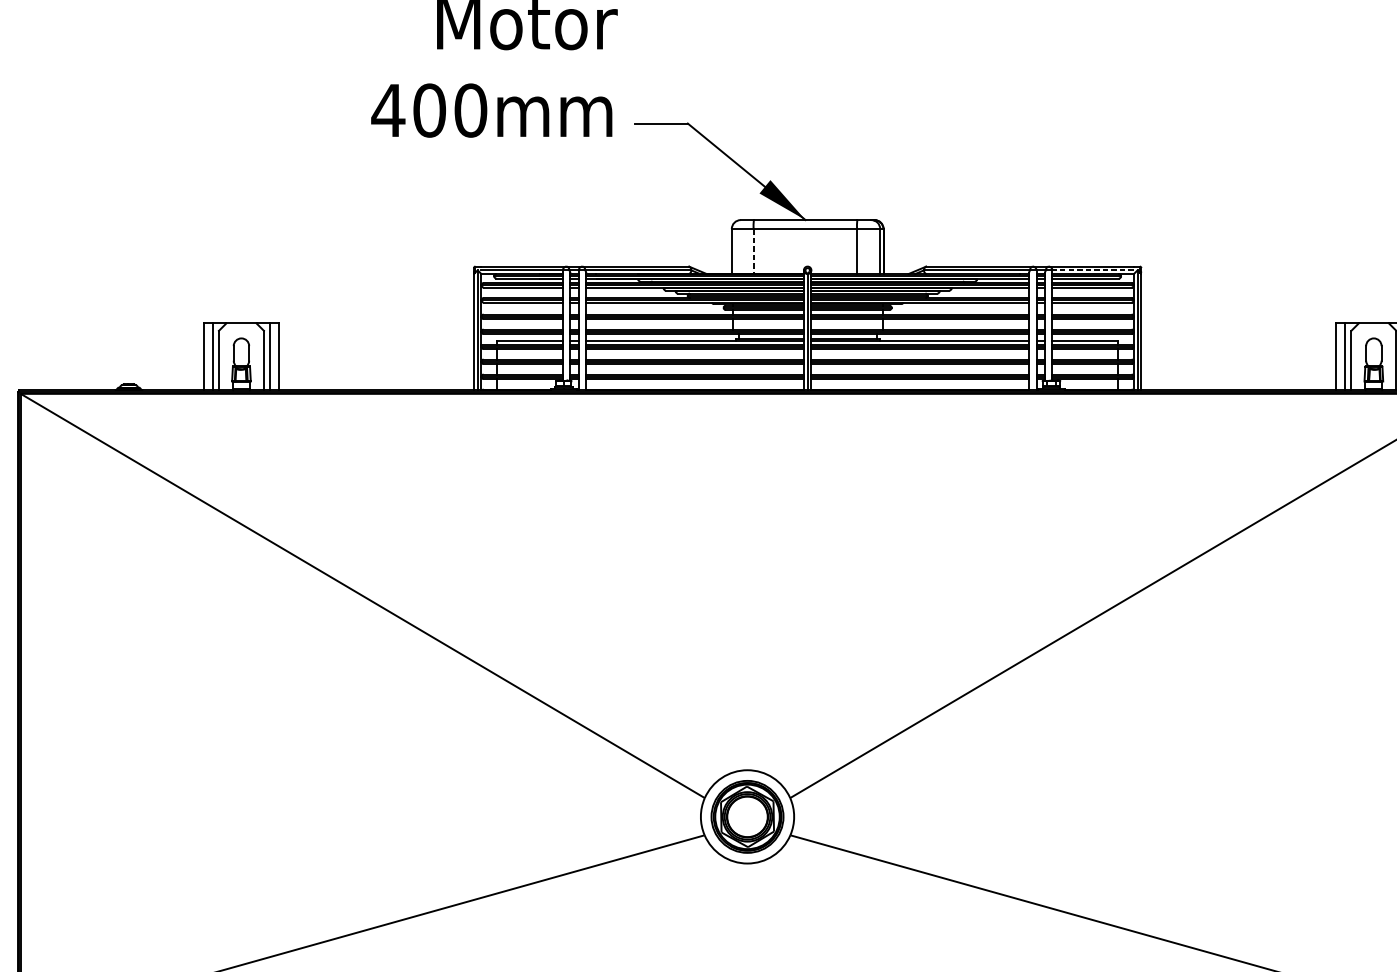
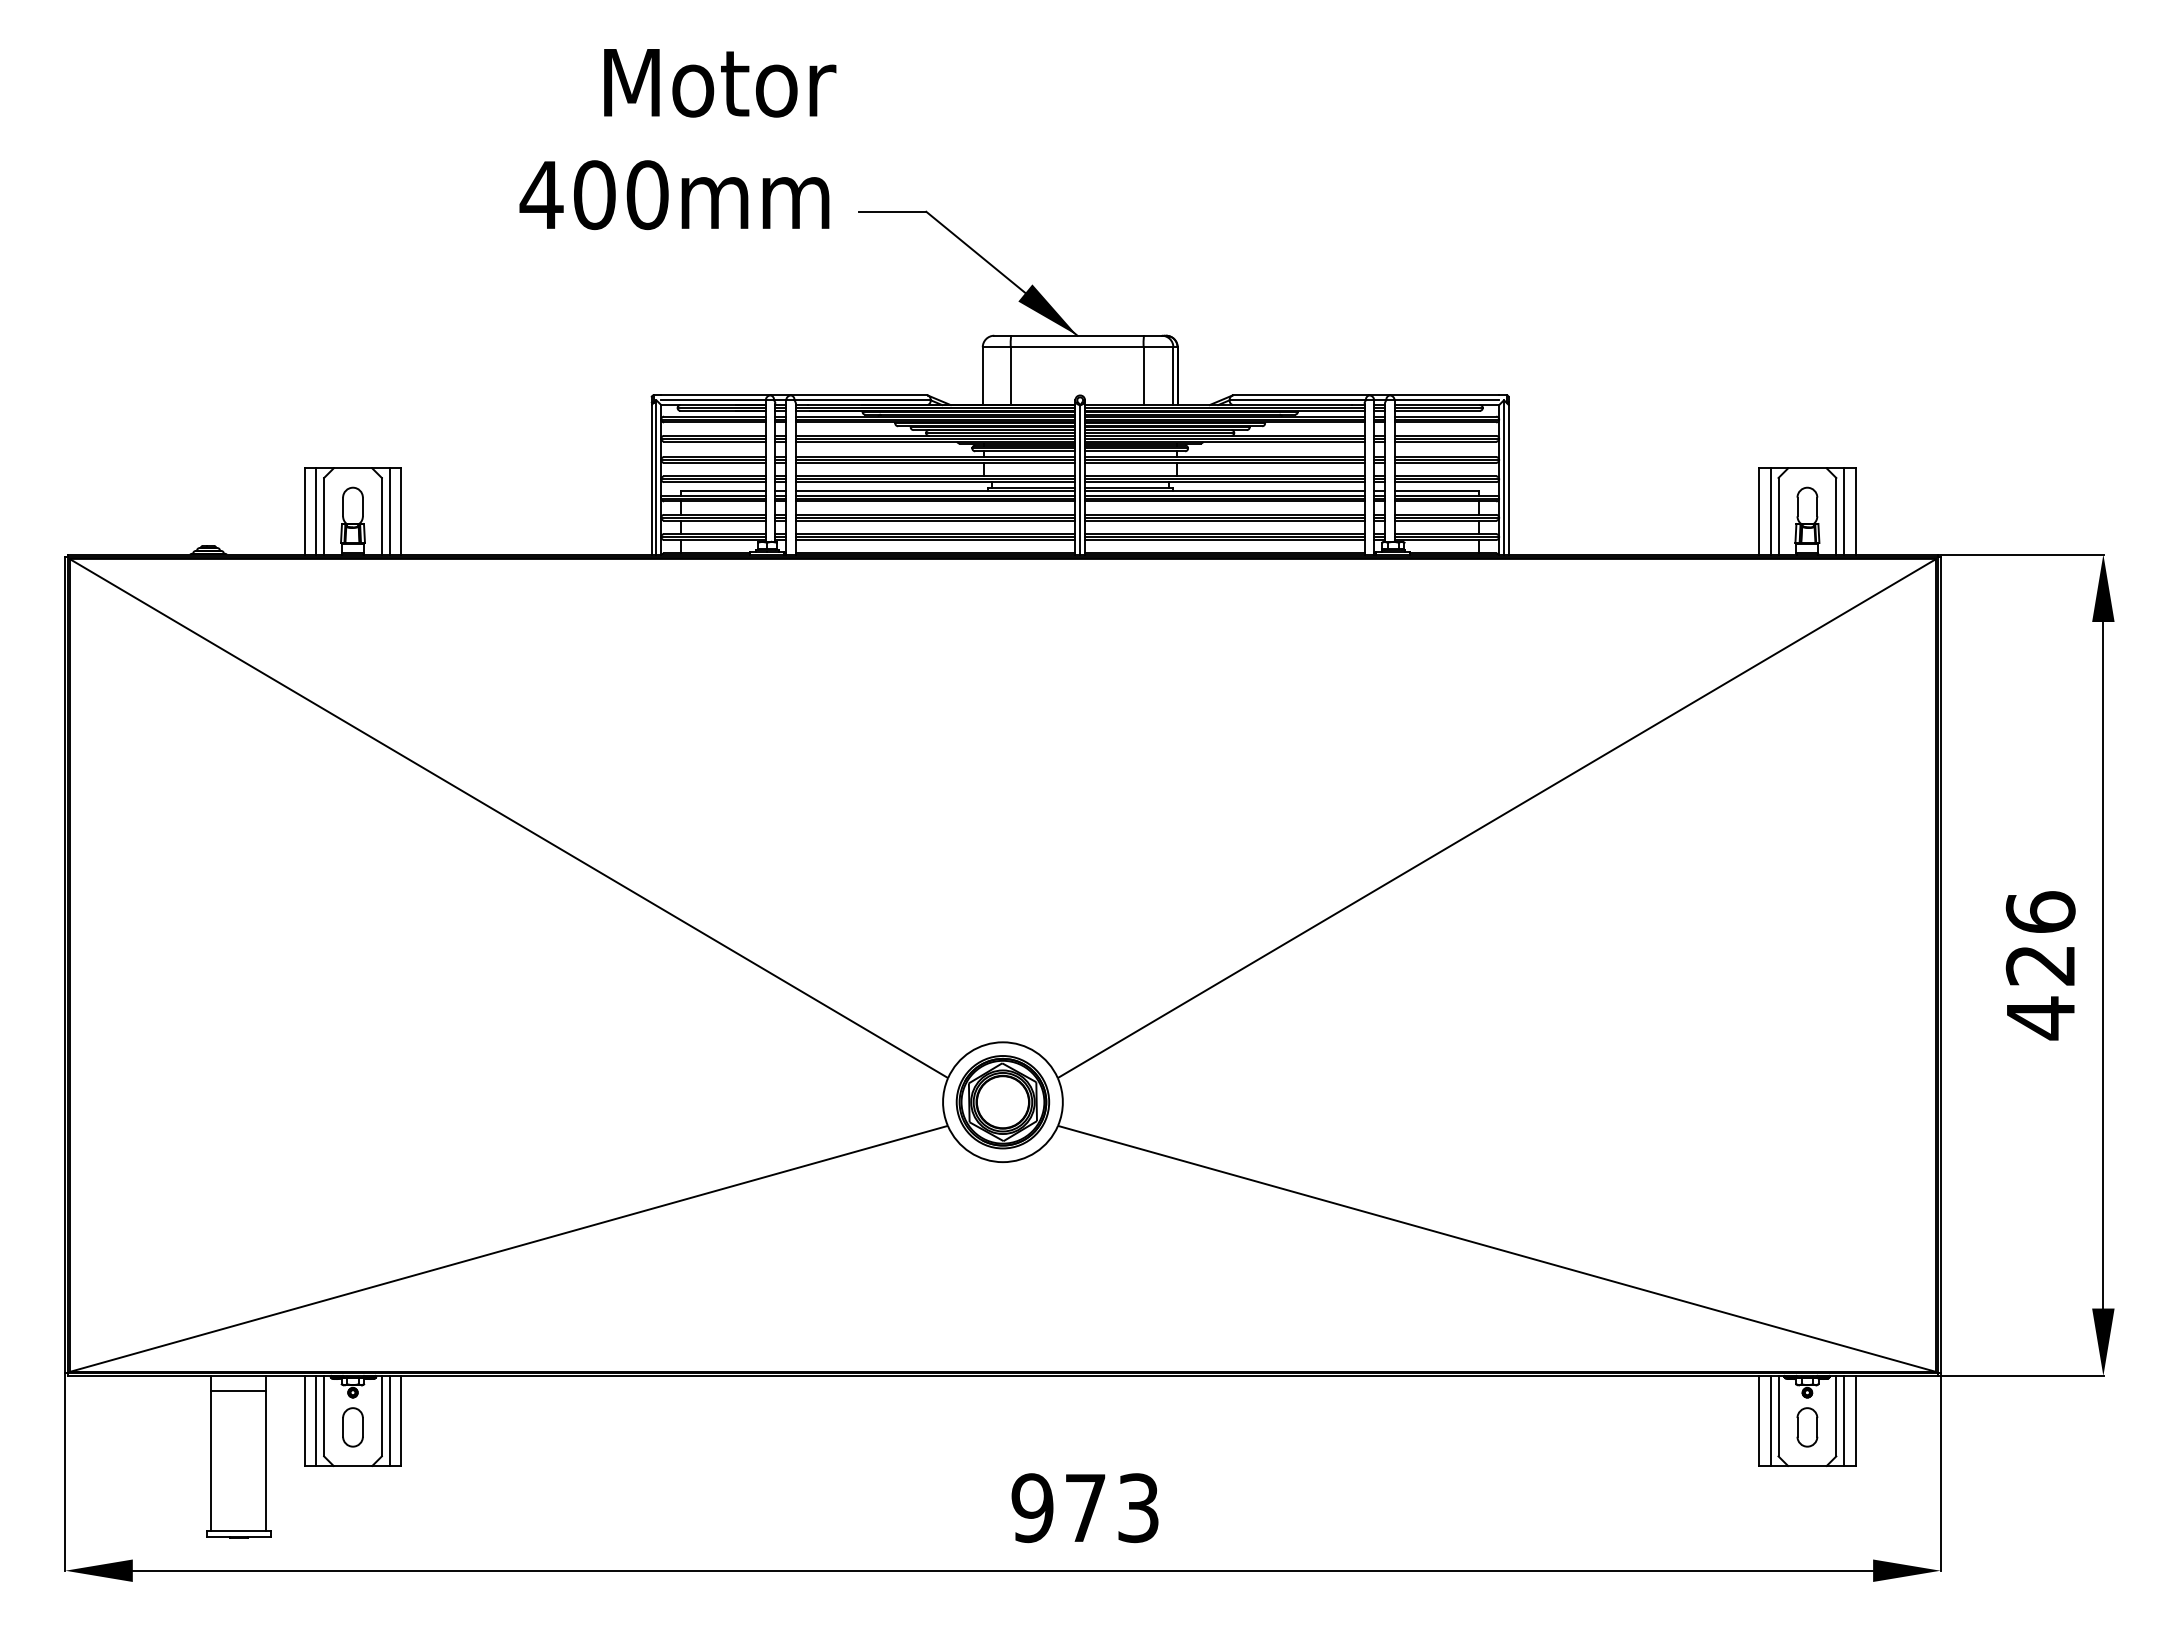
line: (753, 251) -> (1010, 376), dashed -> solid
line: (1092, 270) -> (1446, 400), dashed -> solid

